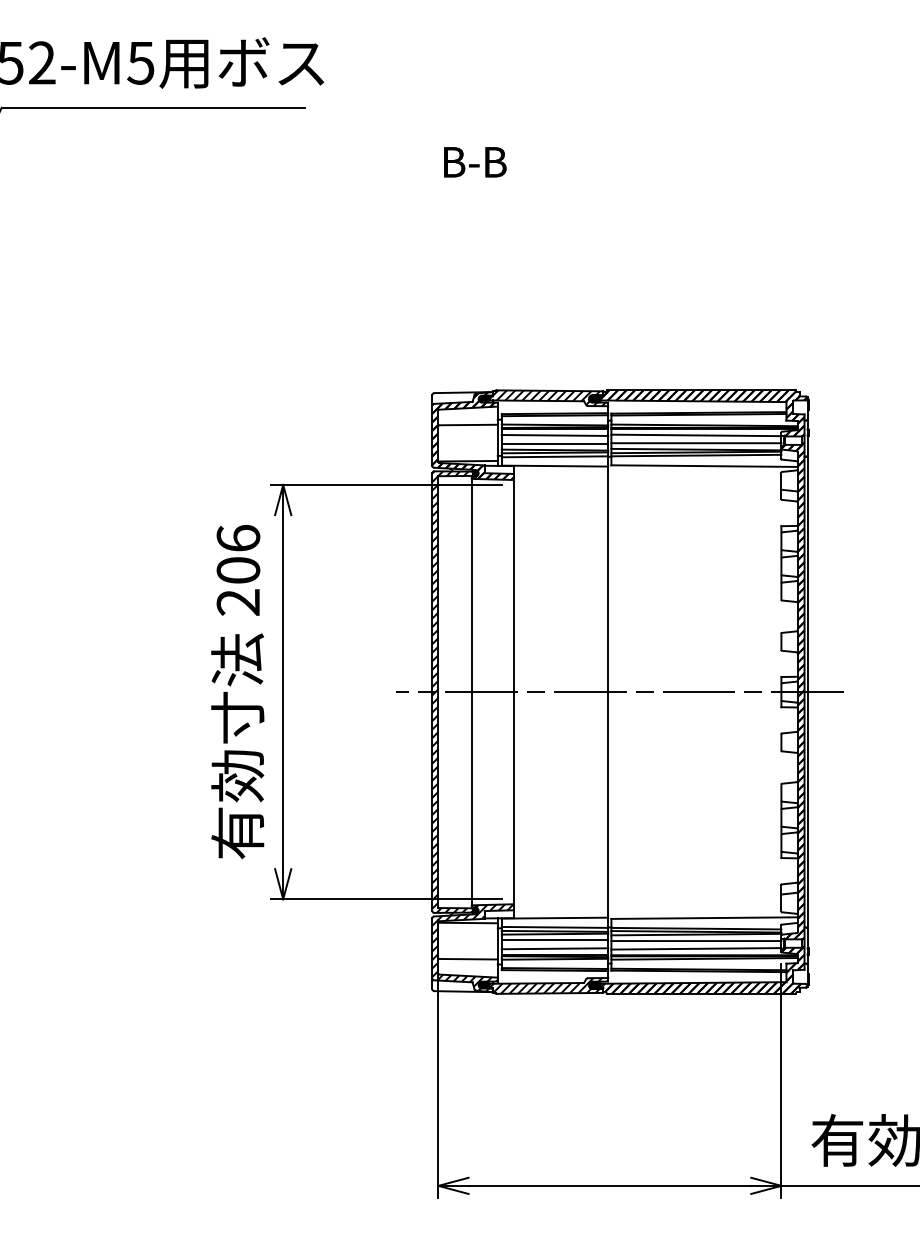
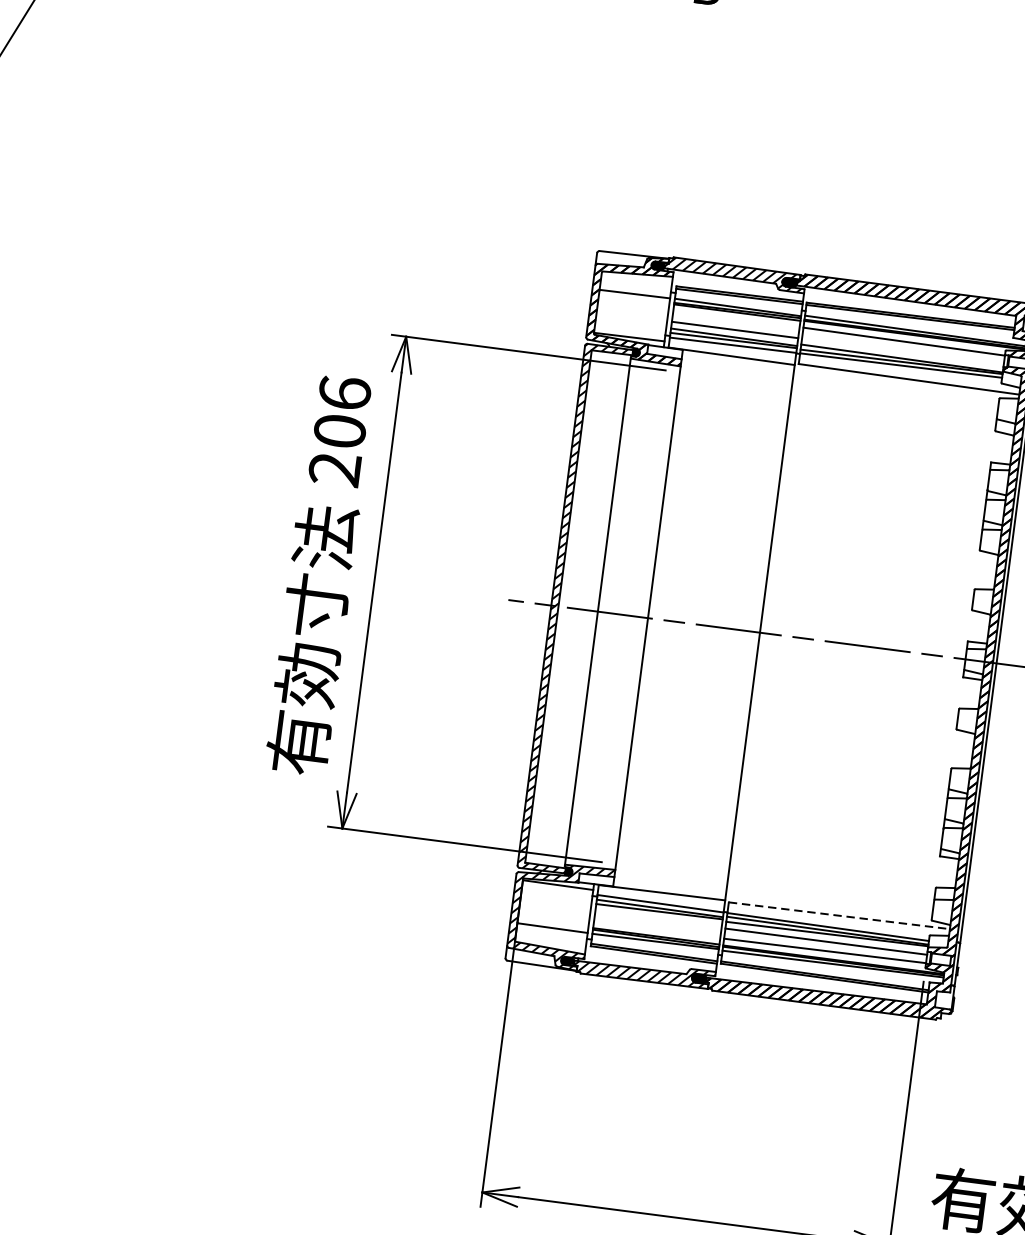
line: (554, 435) -> (735, 319), removed
line: (696, 443) -> (903, 351), removed
line: (704, 918) -> (839, 916), solid -> dashed
line: (554, 940) -> (657, 919), removed
line: (554, 948) -> (656, 928), removed

